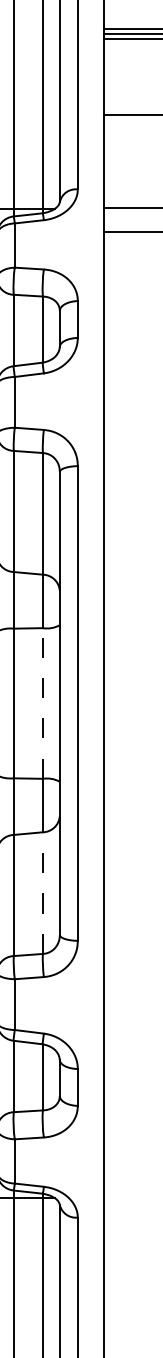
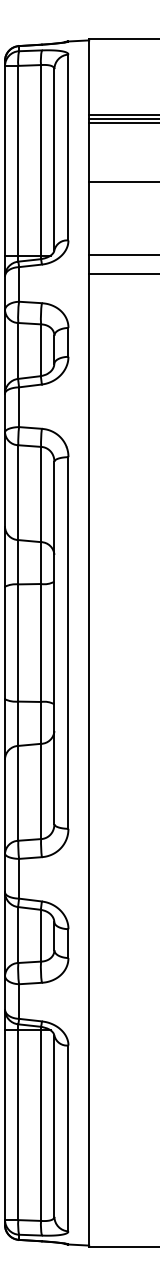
line: (43, 704) -> (41, 643), dashed -> solid
line: (43, 893) -> (41, 791), dashed -> solid

